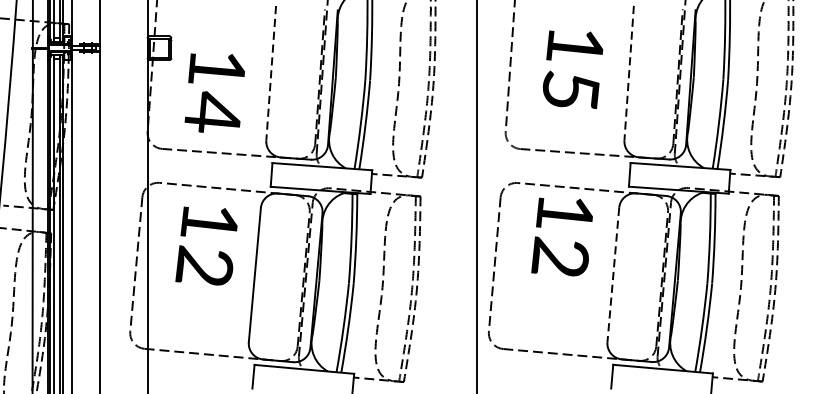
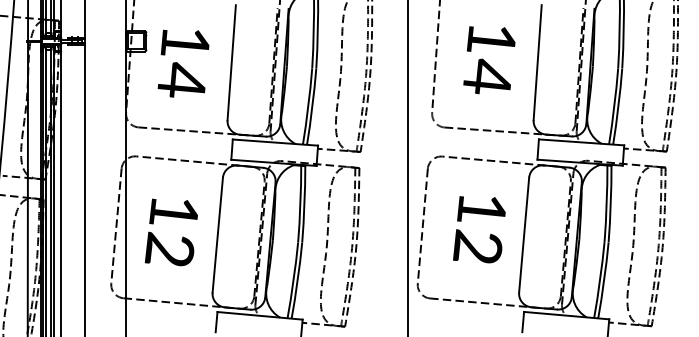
line: (270, 72) -> (231, 62), dashed -> solid
line: (628, 72) -> (537, 62), dashed -> solid
text: (570, 89) -> (487, 76), 15 -> 14
text: (214, 92) -> (183, 63), moved
text: (562, 236) -> (479, 229), moved
text: (205, 246) -> (170, 232), moved
line: (613, 275) -> (524, 235), dashed -> solid

